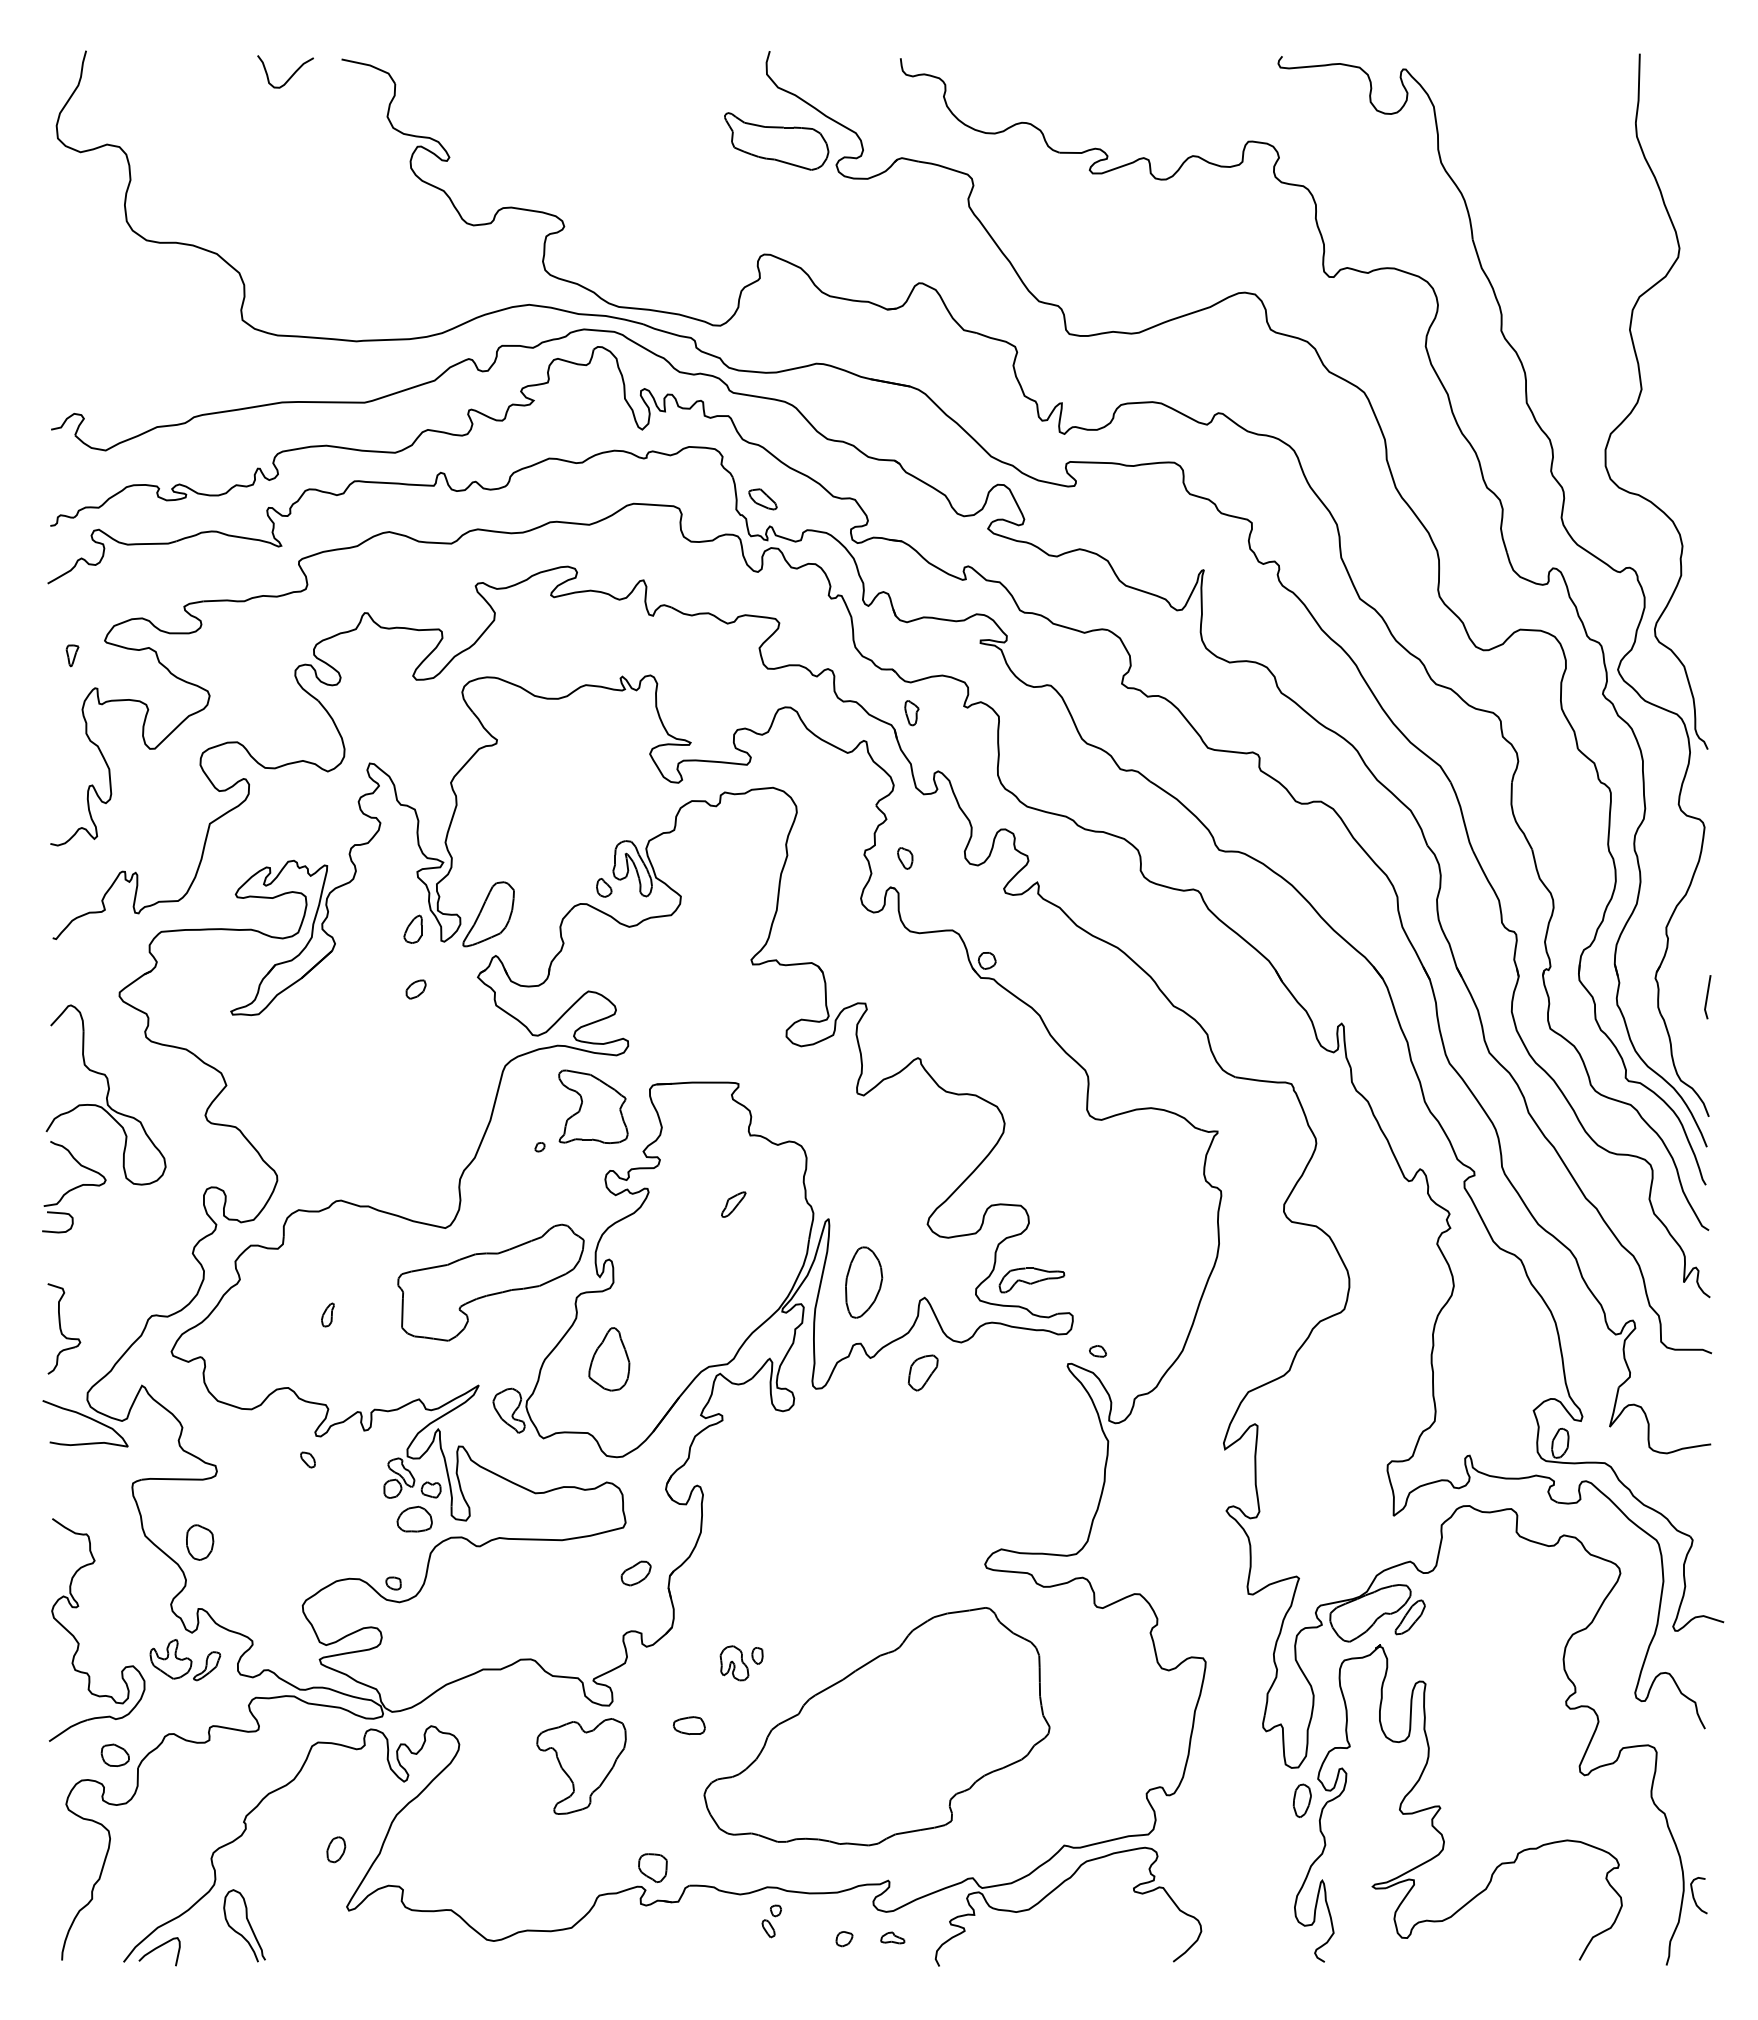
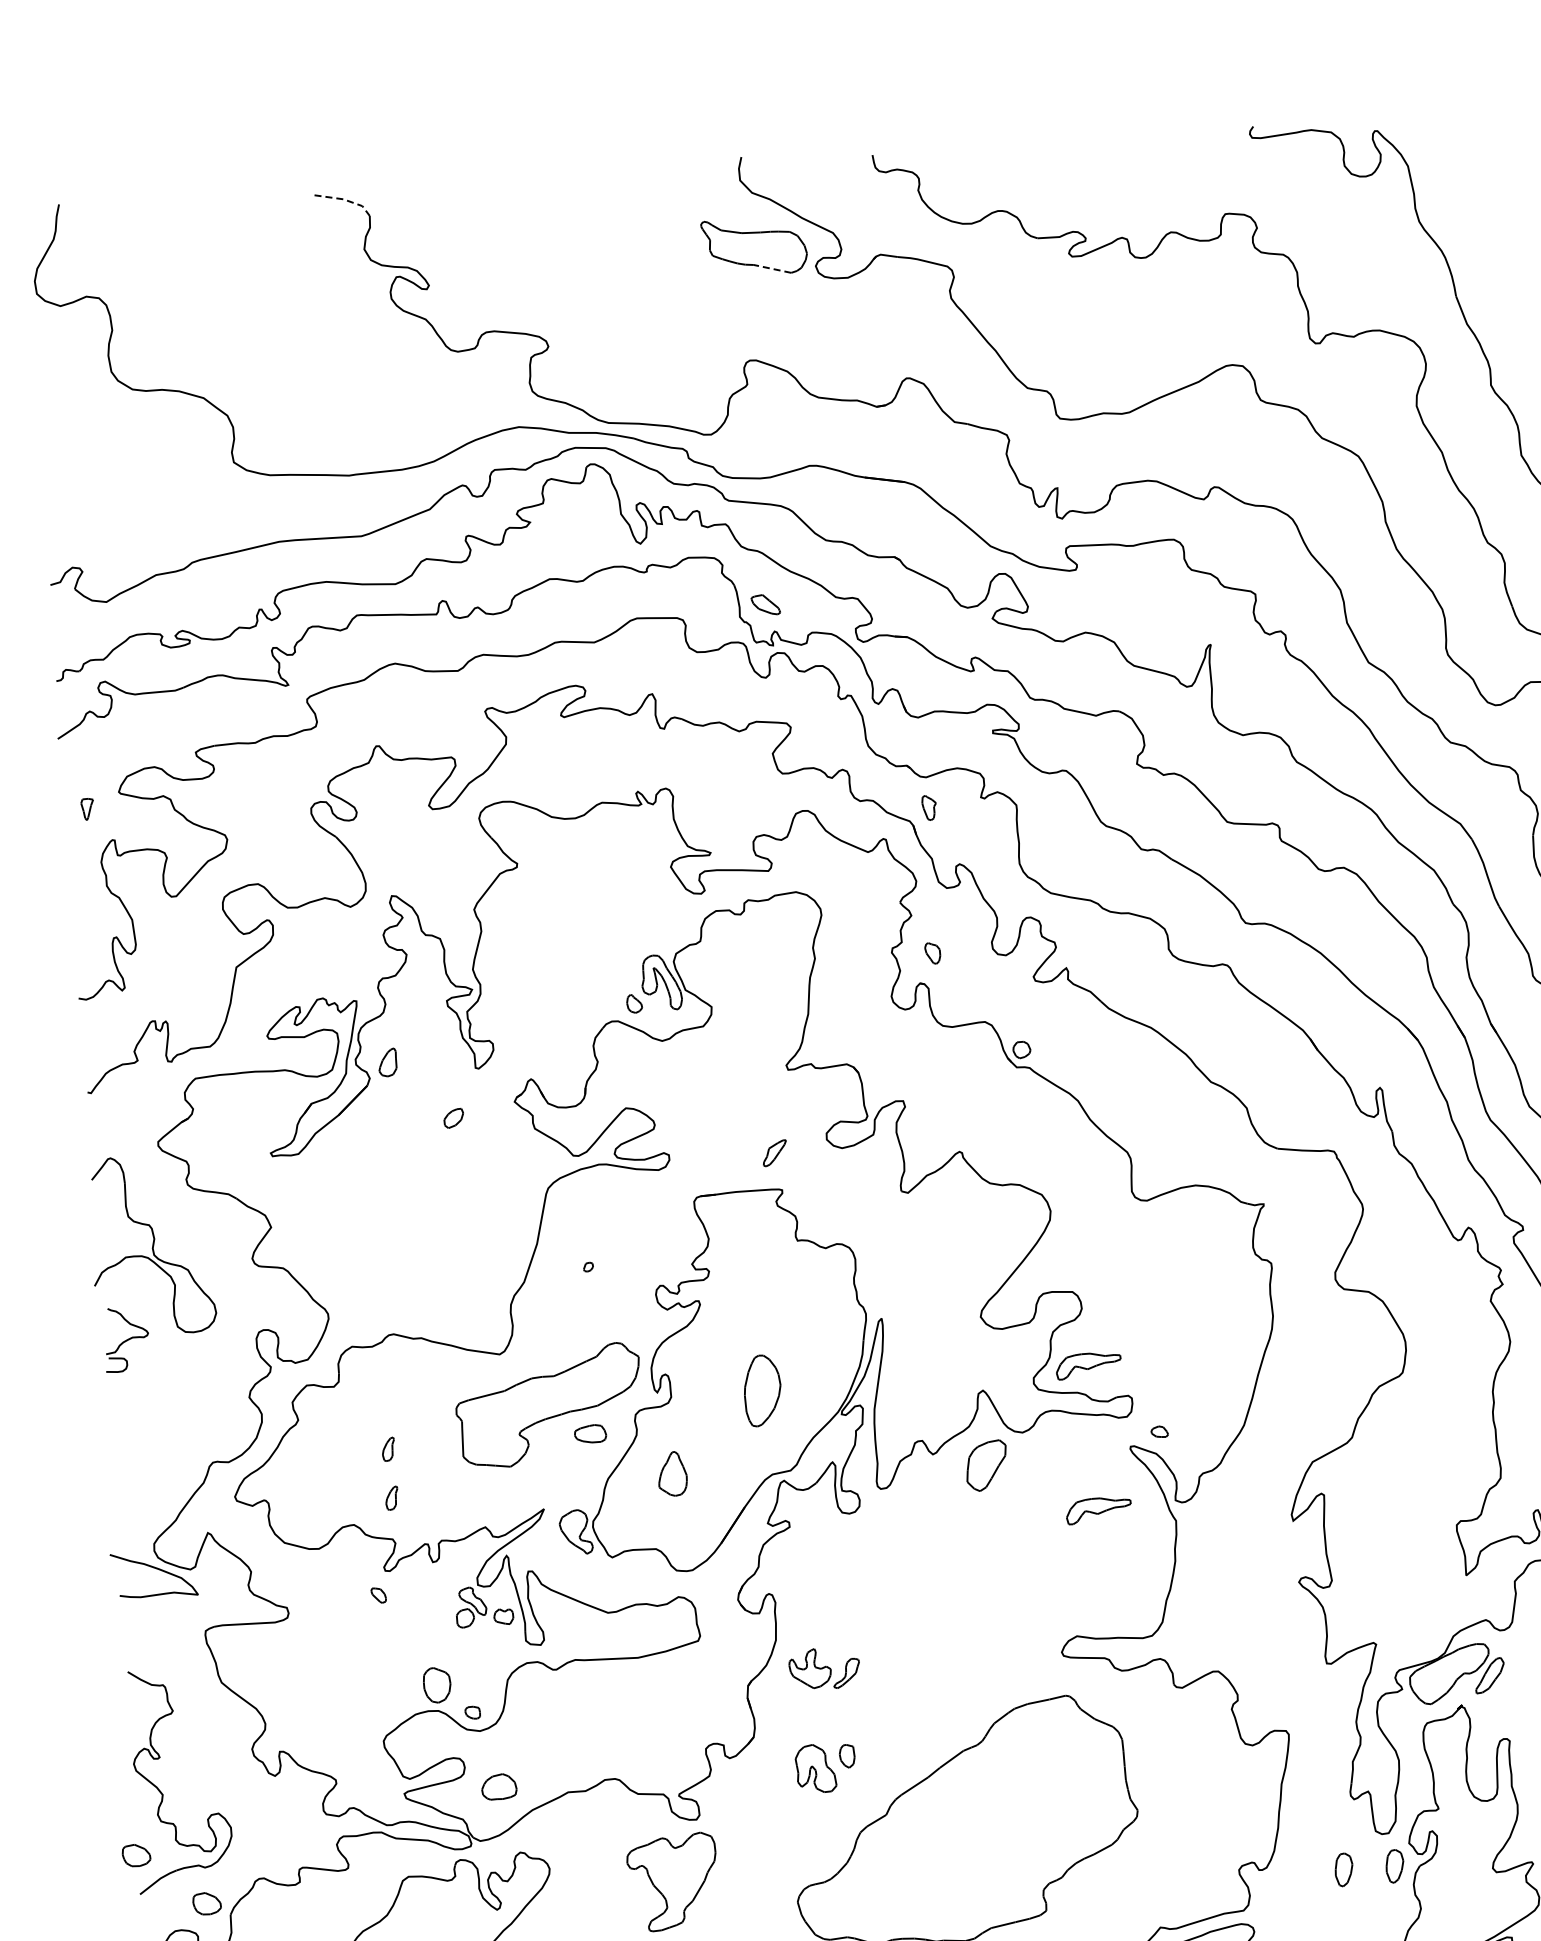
line: (371, 66) -> (344, 200), solid -> dashed
curve: (290, 76) -> (264, 215), removed
line: (792, 164) -> (771, 268), solid -> dashed
part: (488, 914) -> (520, 1038), removed
part: (412, 928) -> (387, 1061), moved
part: (593, 1106) -> (639, 1222), removed
part: (74, 1187) -> (126, 1339), size x0.7
part: (733, 1204) -> (774, 1153), moved
part: (864, 1282) -> (763, 1390), moved
part: (64, 1328) -> (126, 1481), removed
part: (609, 1359) -> (672, 1474), size x0.7
part: (327, 1363) -> (391, 1497), added
part: (923, 1372) -> (986, 1465), size x1.4
part: (1031, 1425) -> (1098, 1510), added
part: (414, 1518) -> (498, 1786), moved
part: (200, 1542) -> (437, 1685), moved
part: (635, 1573) -> (713, 1685), removed
part: (185, 1660) -> (824, 1669), moved
part: (741, 1663) -> (825, 1768), size x1.4
part: (47, 1701) -> (135, 1854), added
part: (688, 1725) -> (589, 1433), moved
part: (1250, 1800) -> (1343, 1869), added

